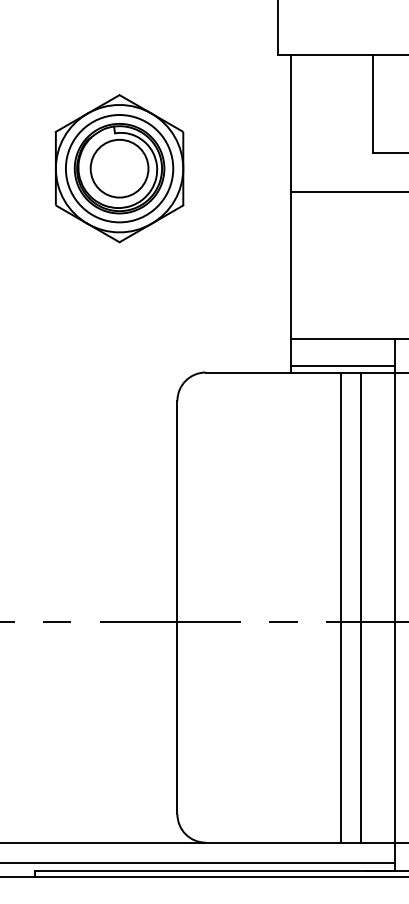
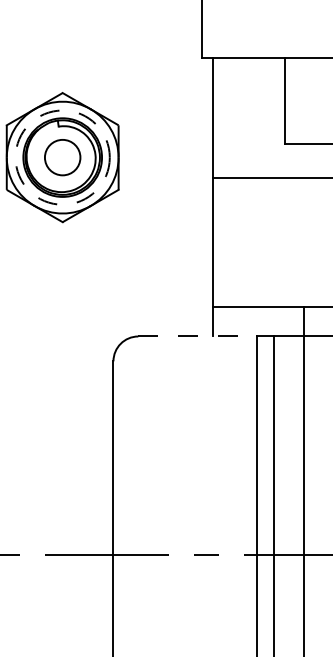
circle: (119, 168) -> (62, 157), size x0.7
circle: (119, 168) -> (62, 157), solid -> dashed
line: (342, 365) -> (258, 330), removed
line: (273, 372) -> (197, 336), solid -> dashed

